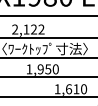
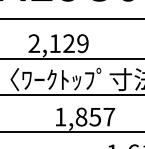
text: (41, 29) -> (82, 43), 2,122 -> 2,129
text: (47, 69) -> (93, 117), 1,950 -> 1,857

